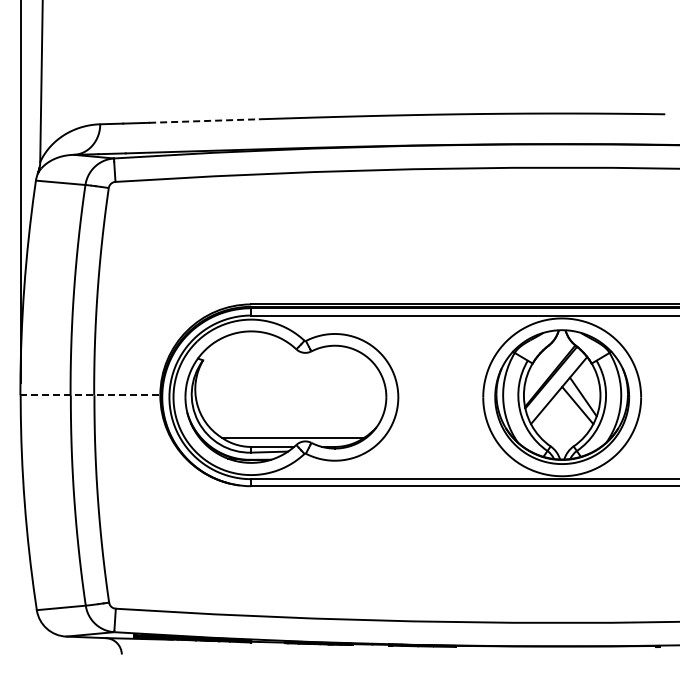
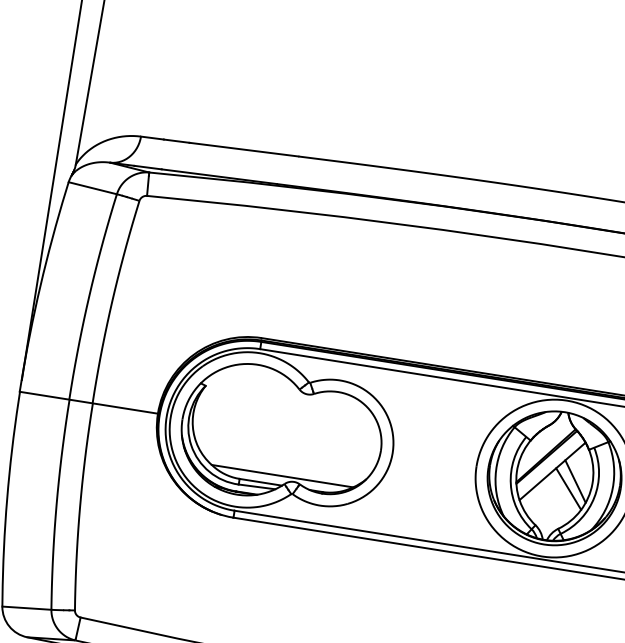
line: (203, 121) -> (243, 150), dashed -> solid
line: (90, 395) -> (88, 402), dashed -> solid

